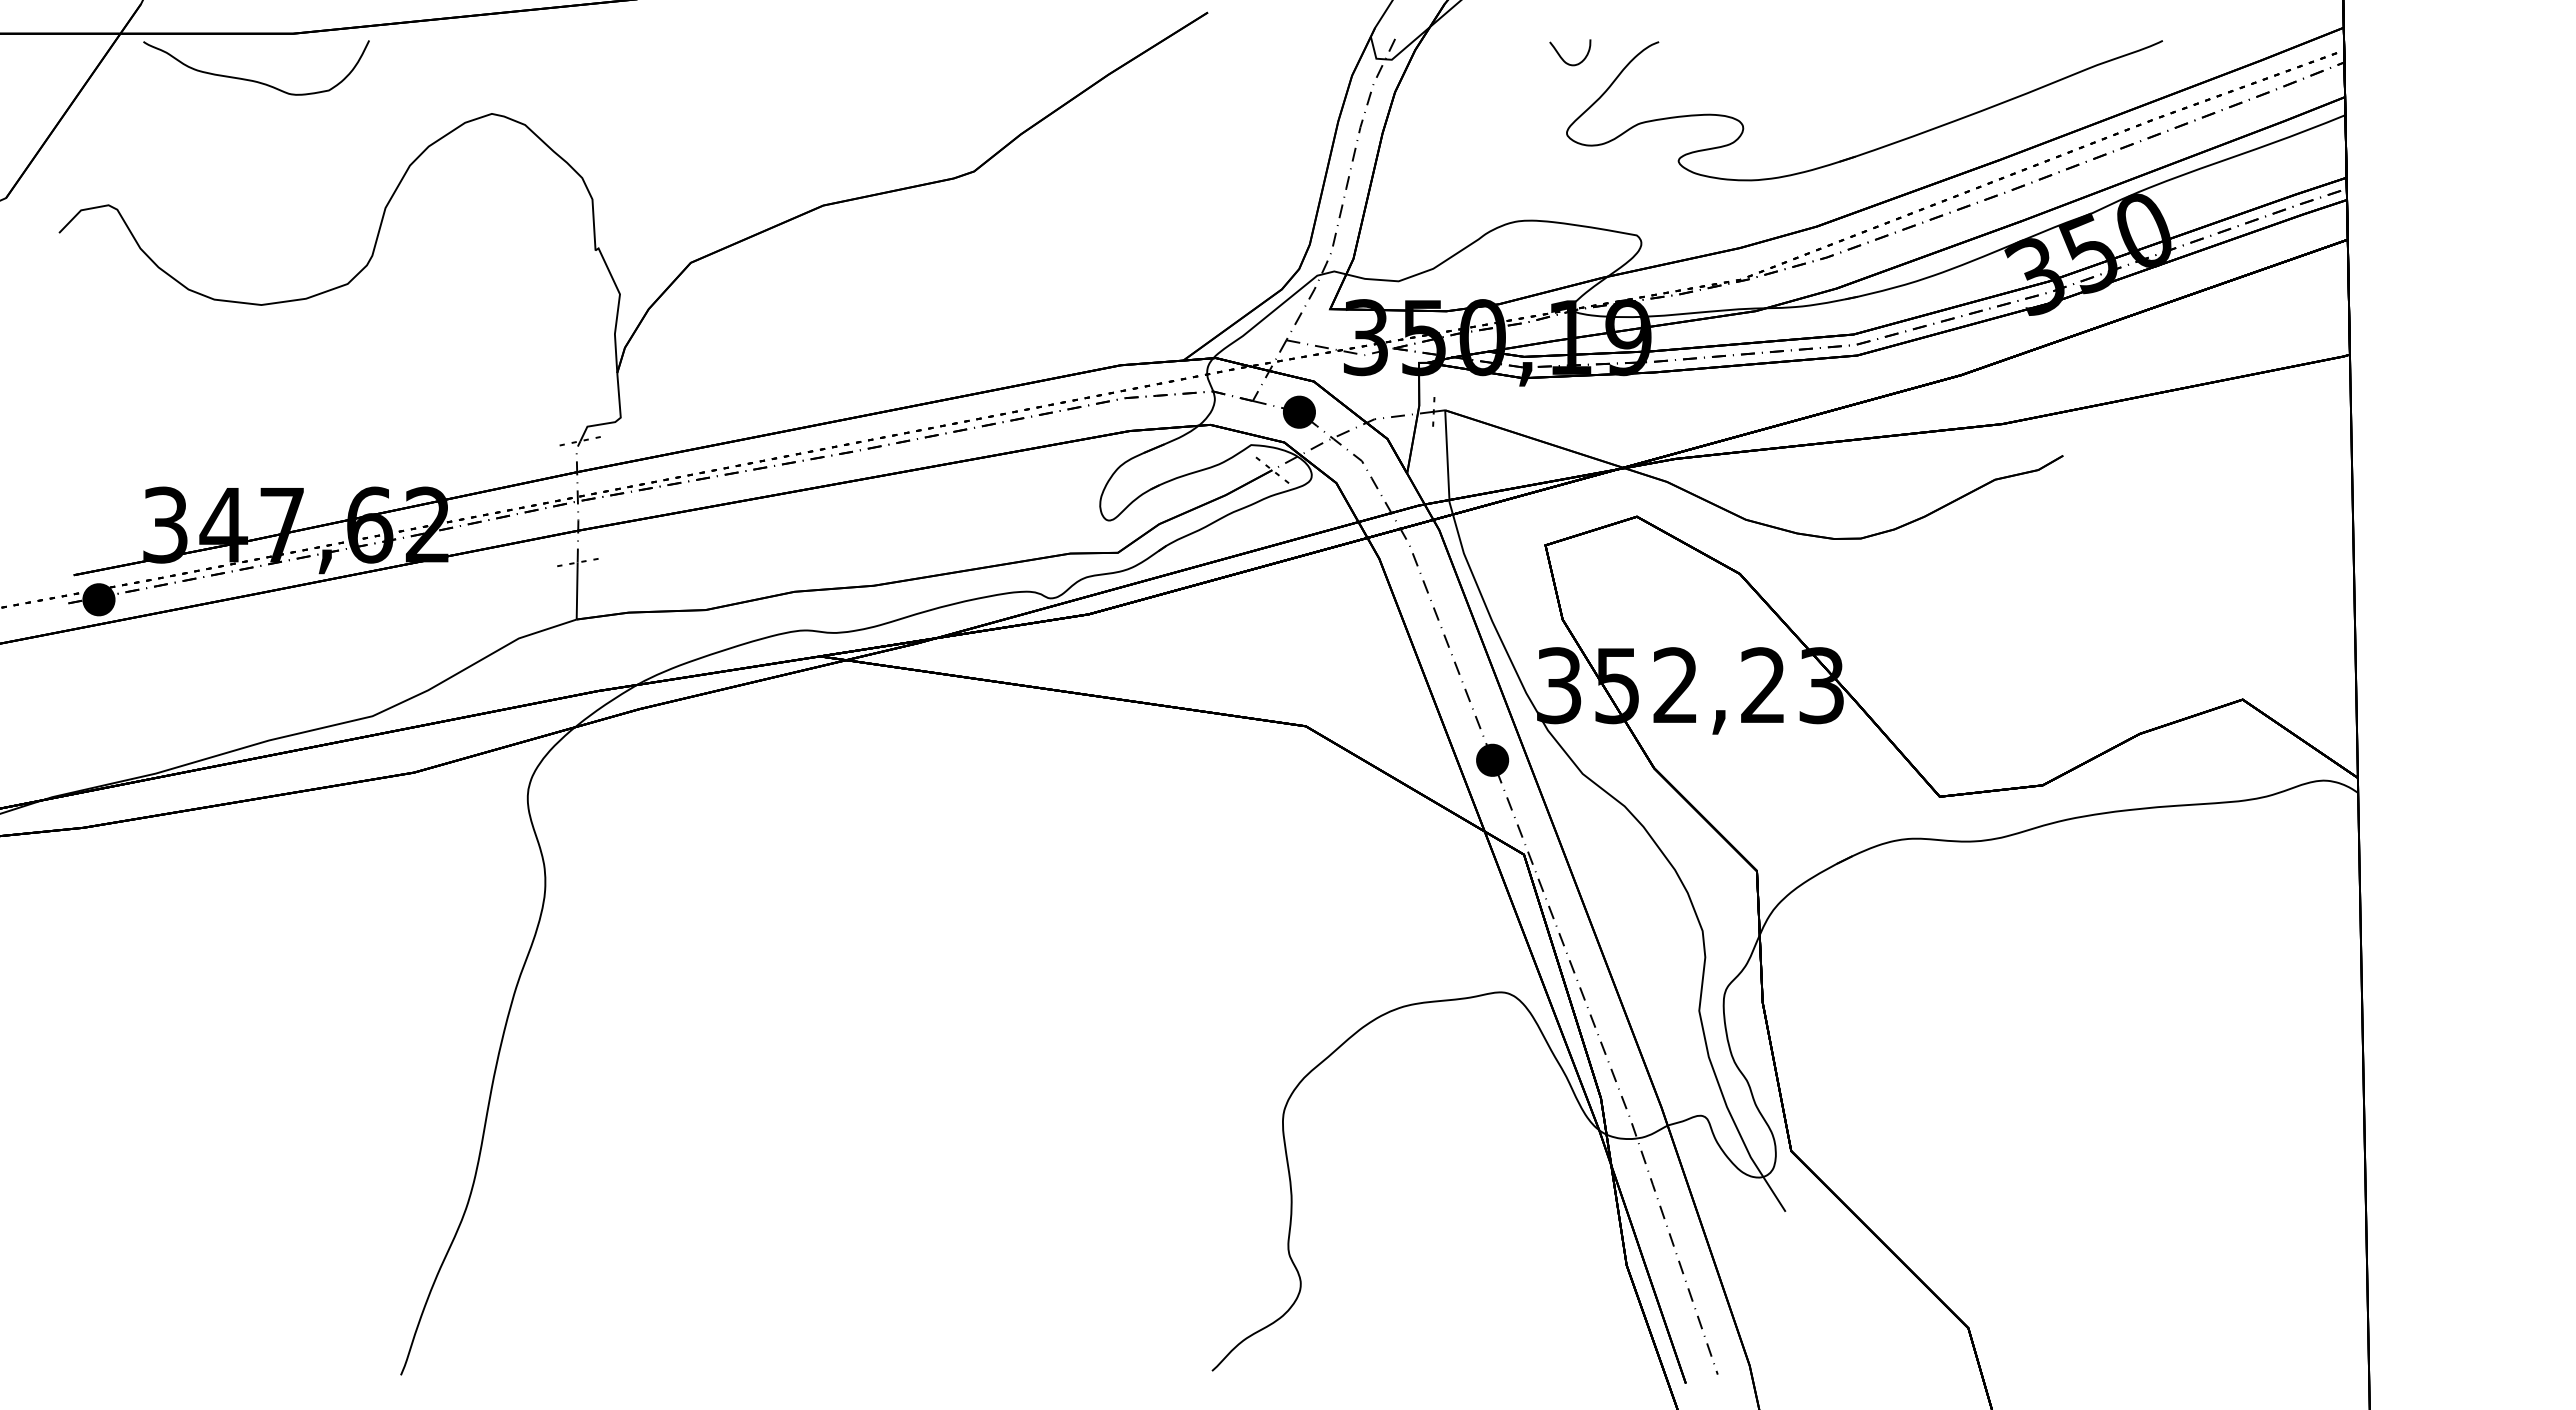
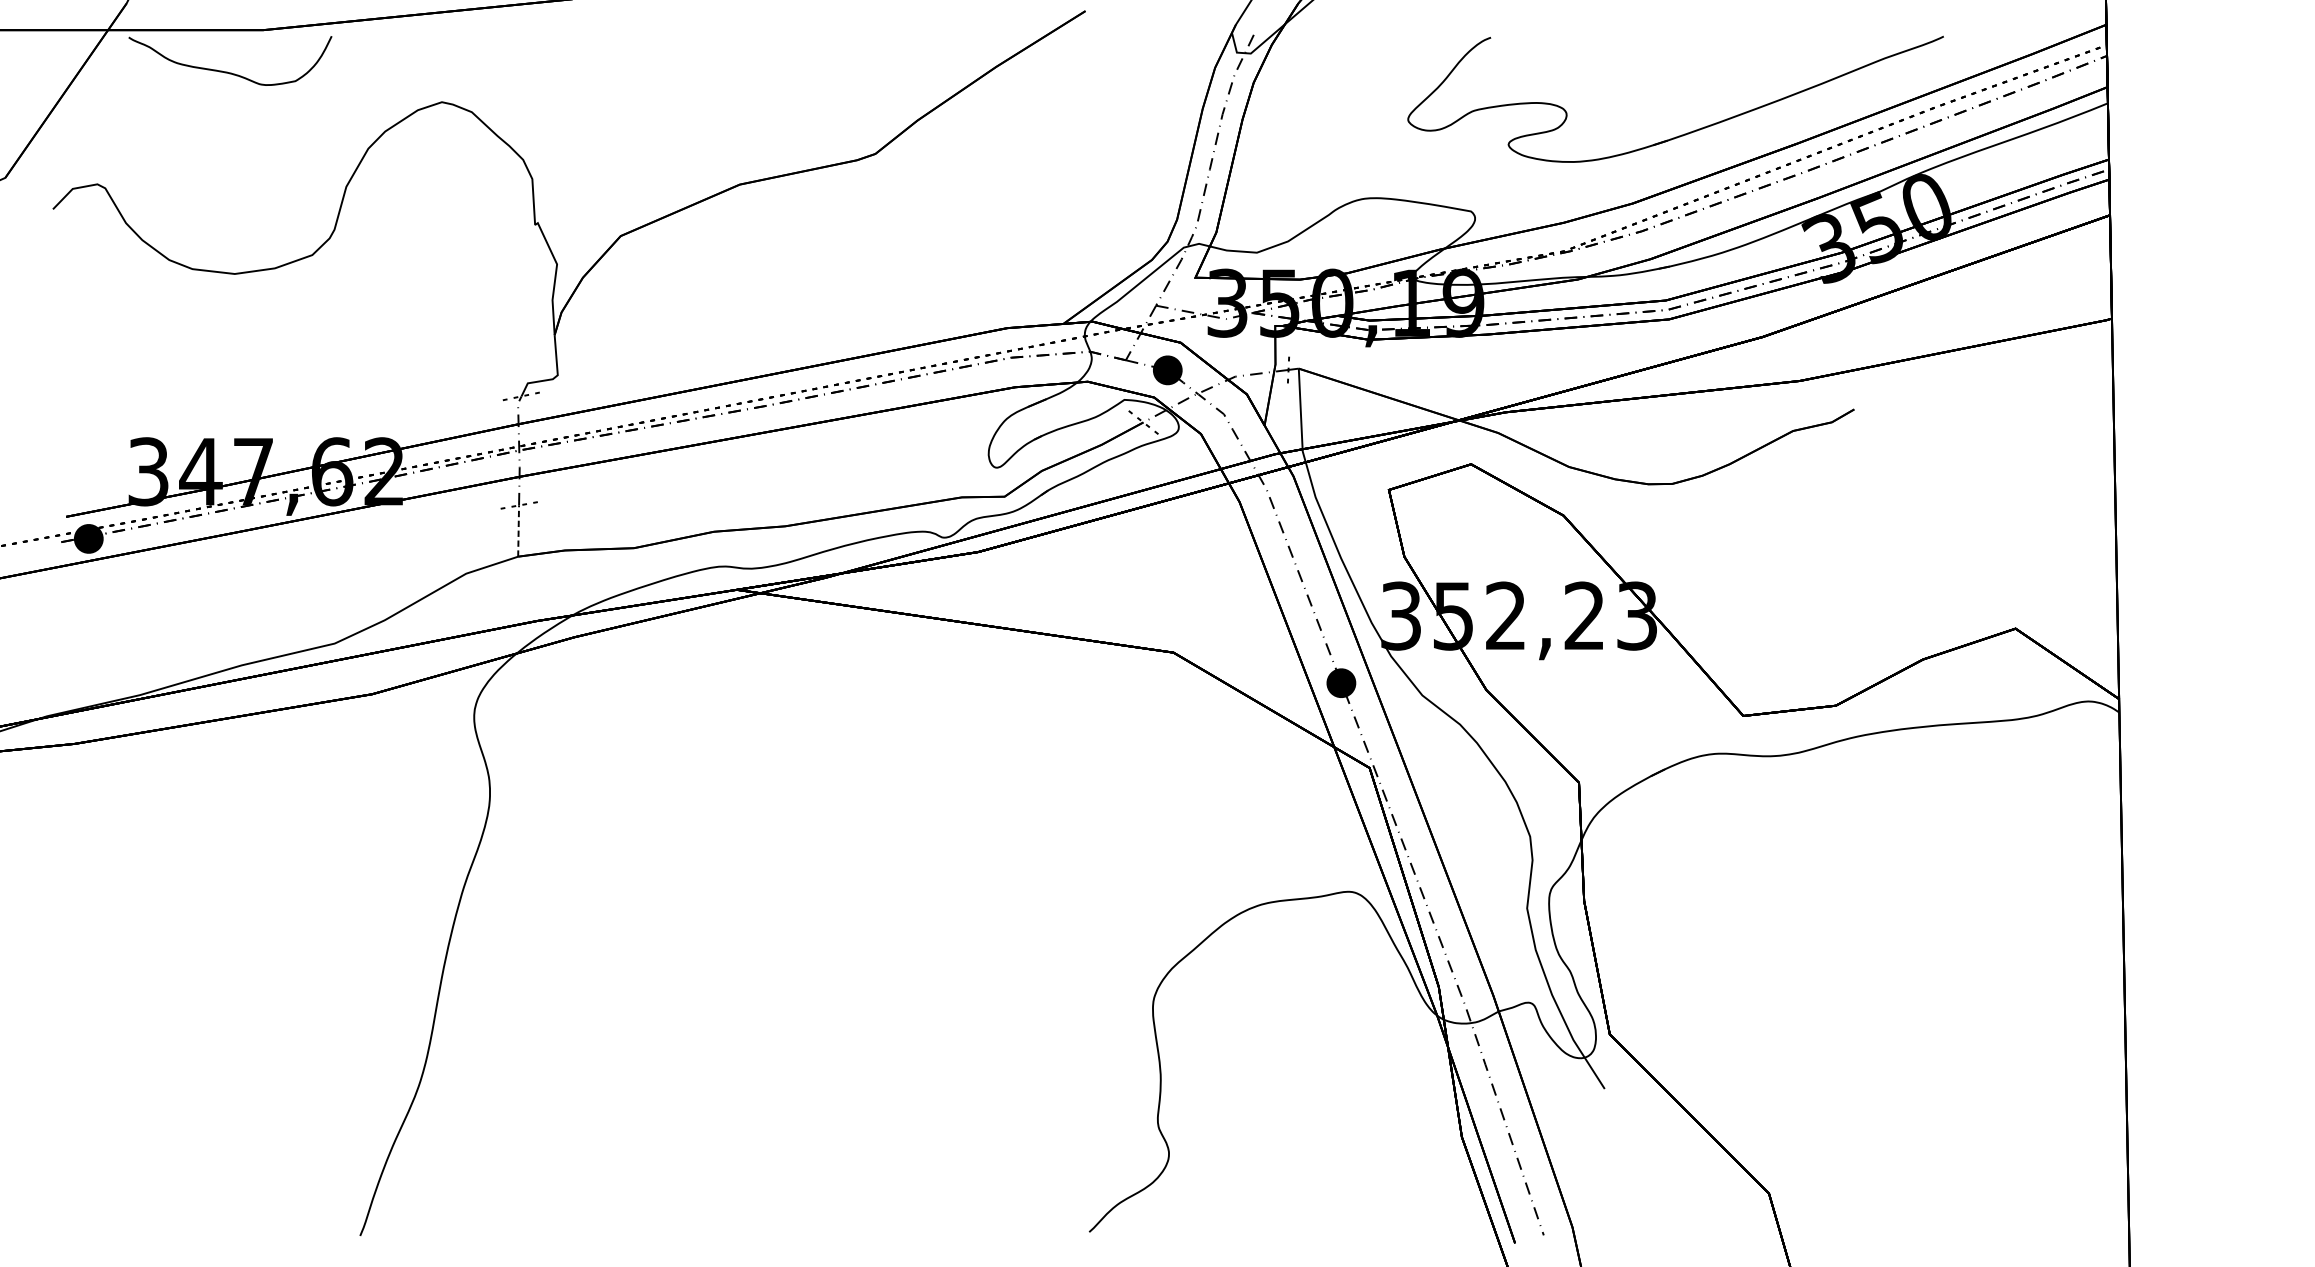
curve: (1562, 57) -> (1404, 51), removed
line: (577, 590) -> (518, 530), solid -> dashed

